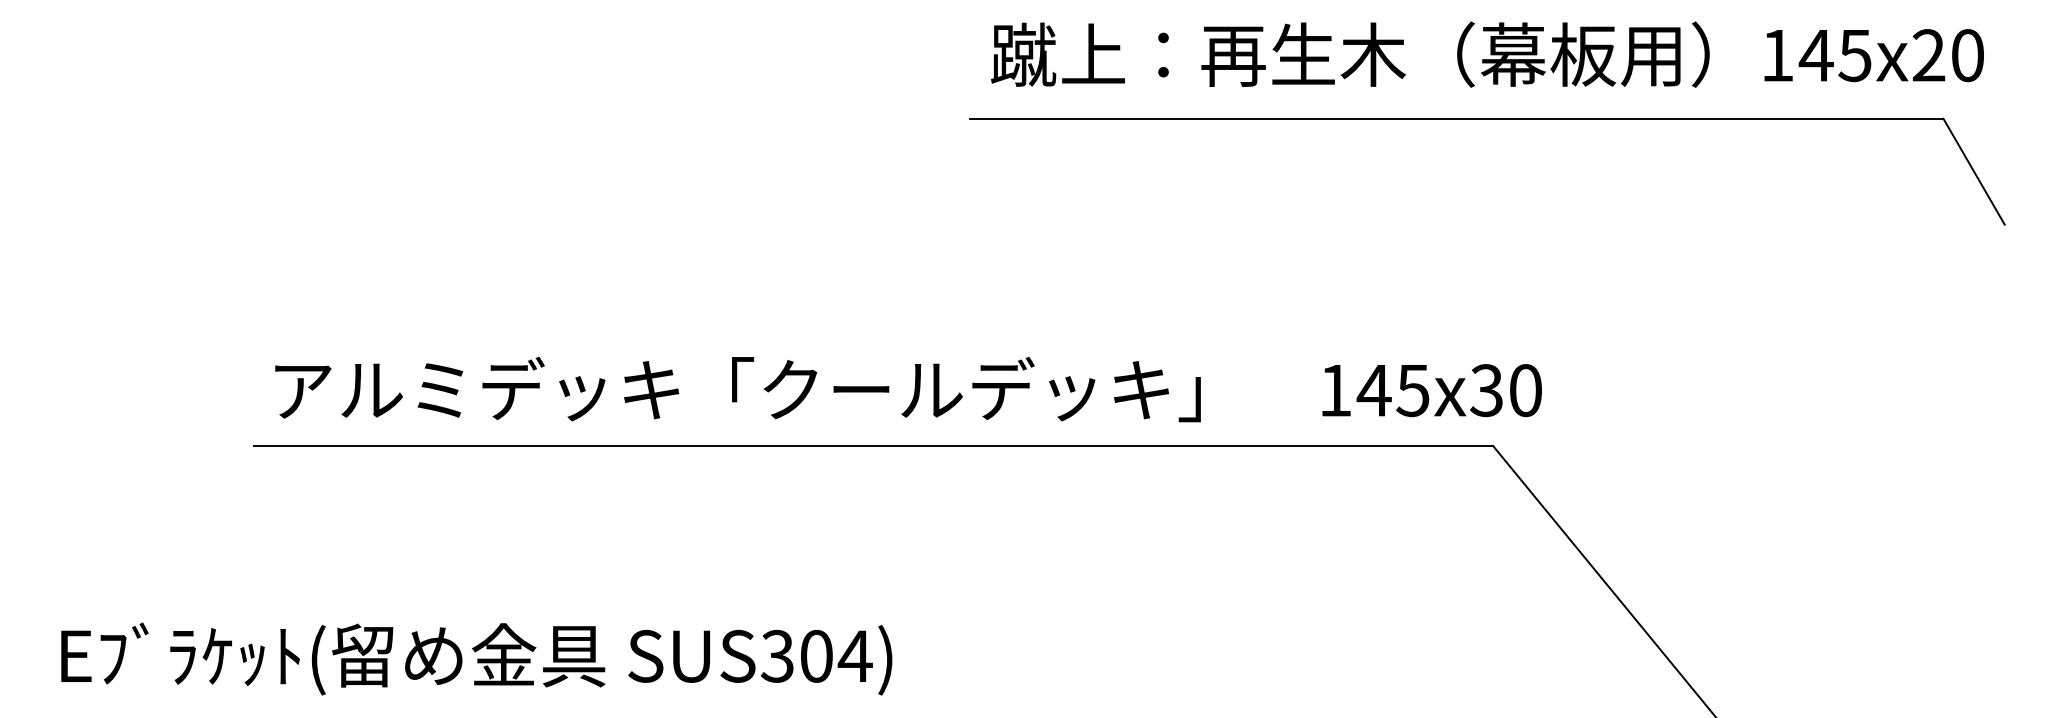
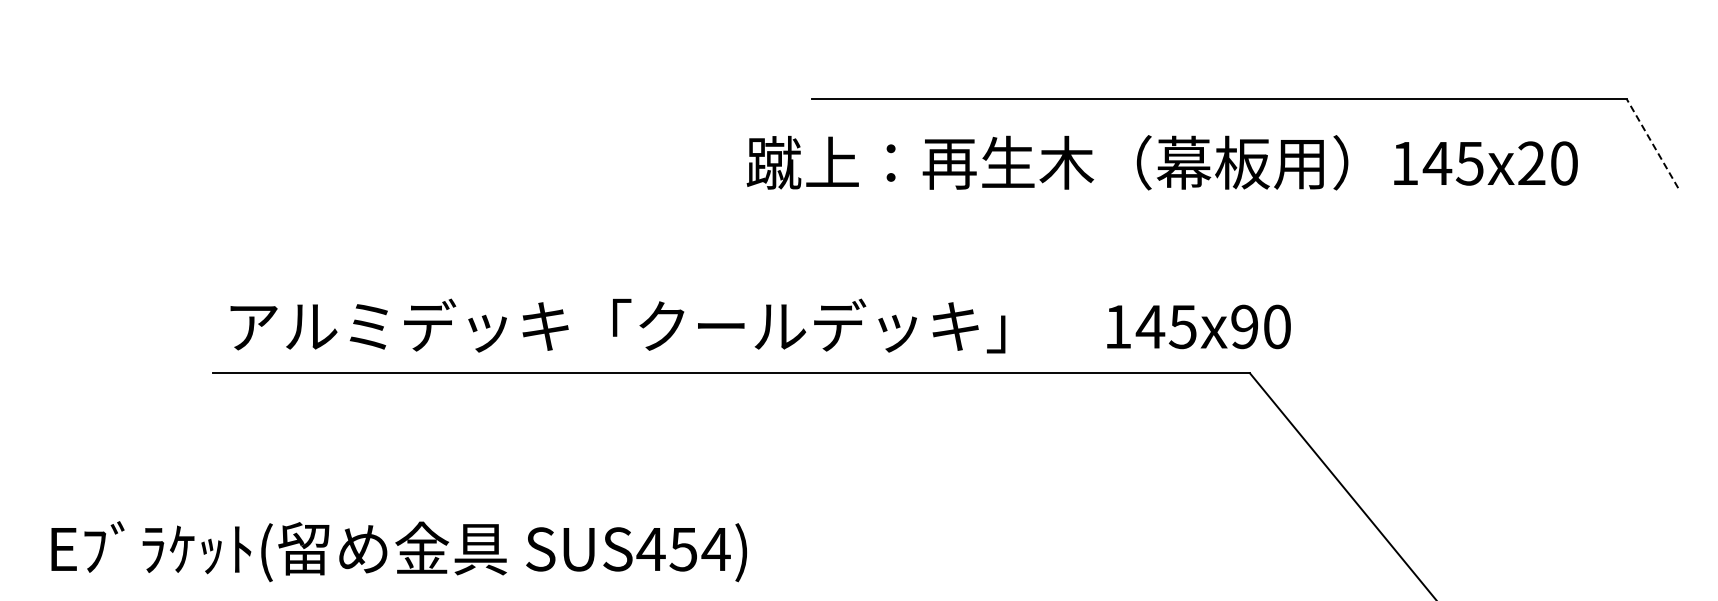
text: (1486, 54) -> (1161, 162), moved
line: (1973, 171) -> (1652, 143), solid -> dashed
text: (1486, 391) -> (1244, 327), 145x30 -> 145x90
text: (796, 656) -> (666, 549), SUS304) -> SUS454)

